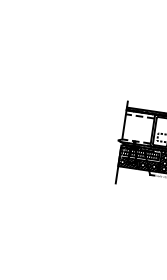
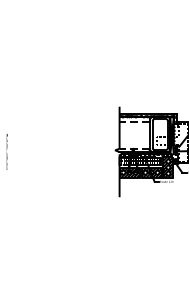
fill: (17, 126) -> (6, 151), added

